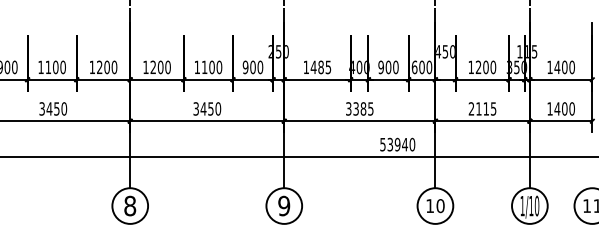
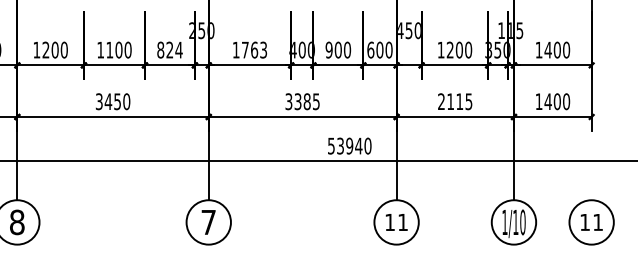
text: (320, 66) -> (253, 48), 1485 -> 1763
text: (252, 67) -> (169, 50), 900 -> 824
text: (284, 205) -> (209, 221), 9 -> 7
text: (440, 206) -> (402, 222), 10 -> 11

